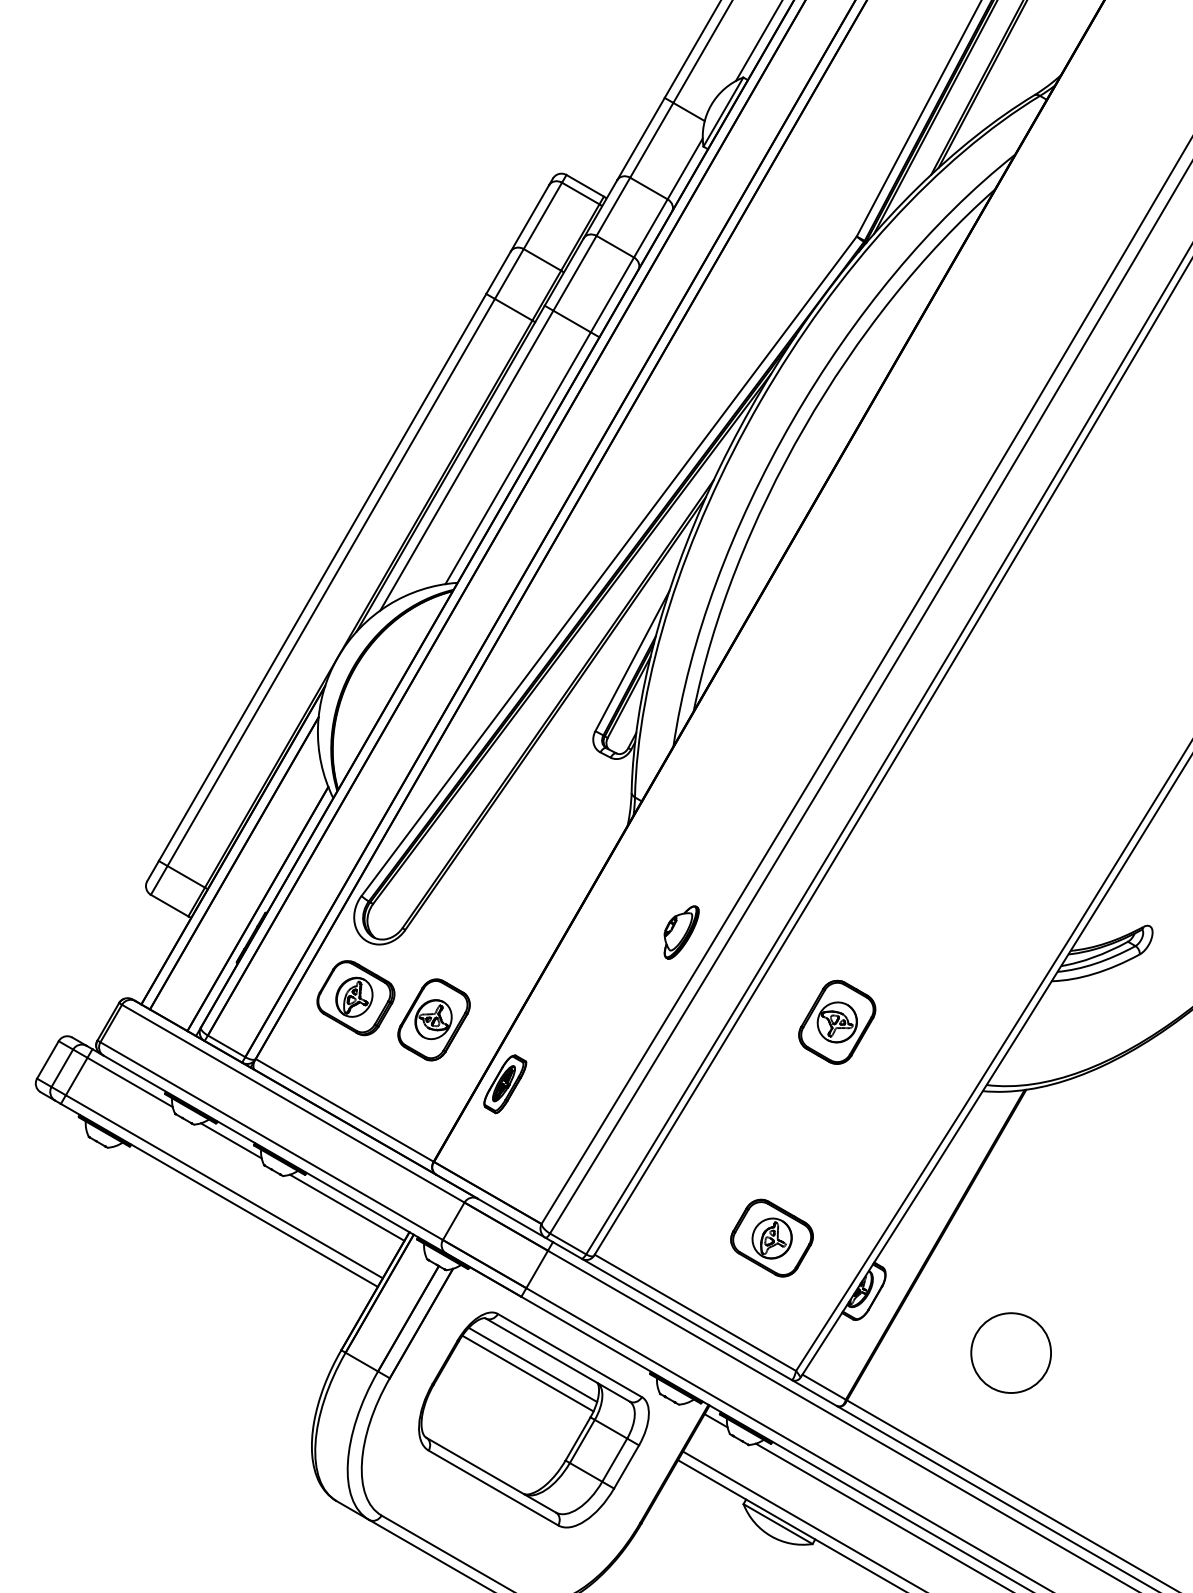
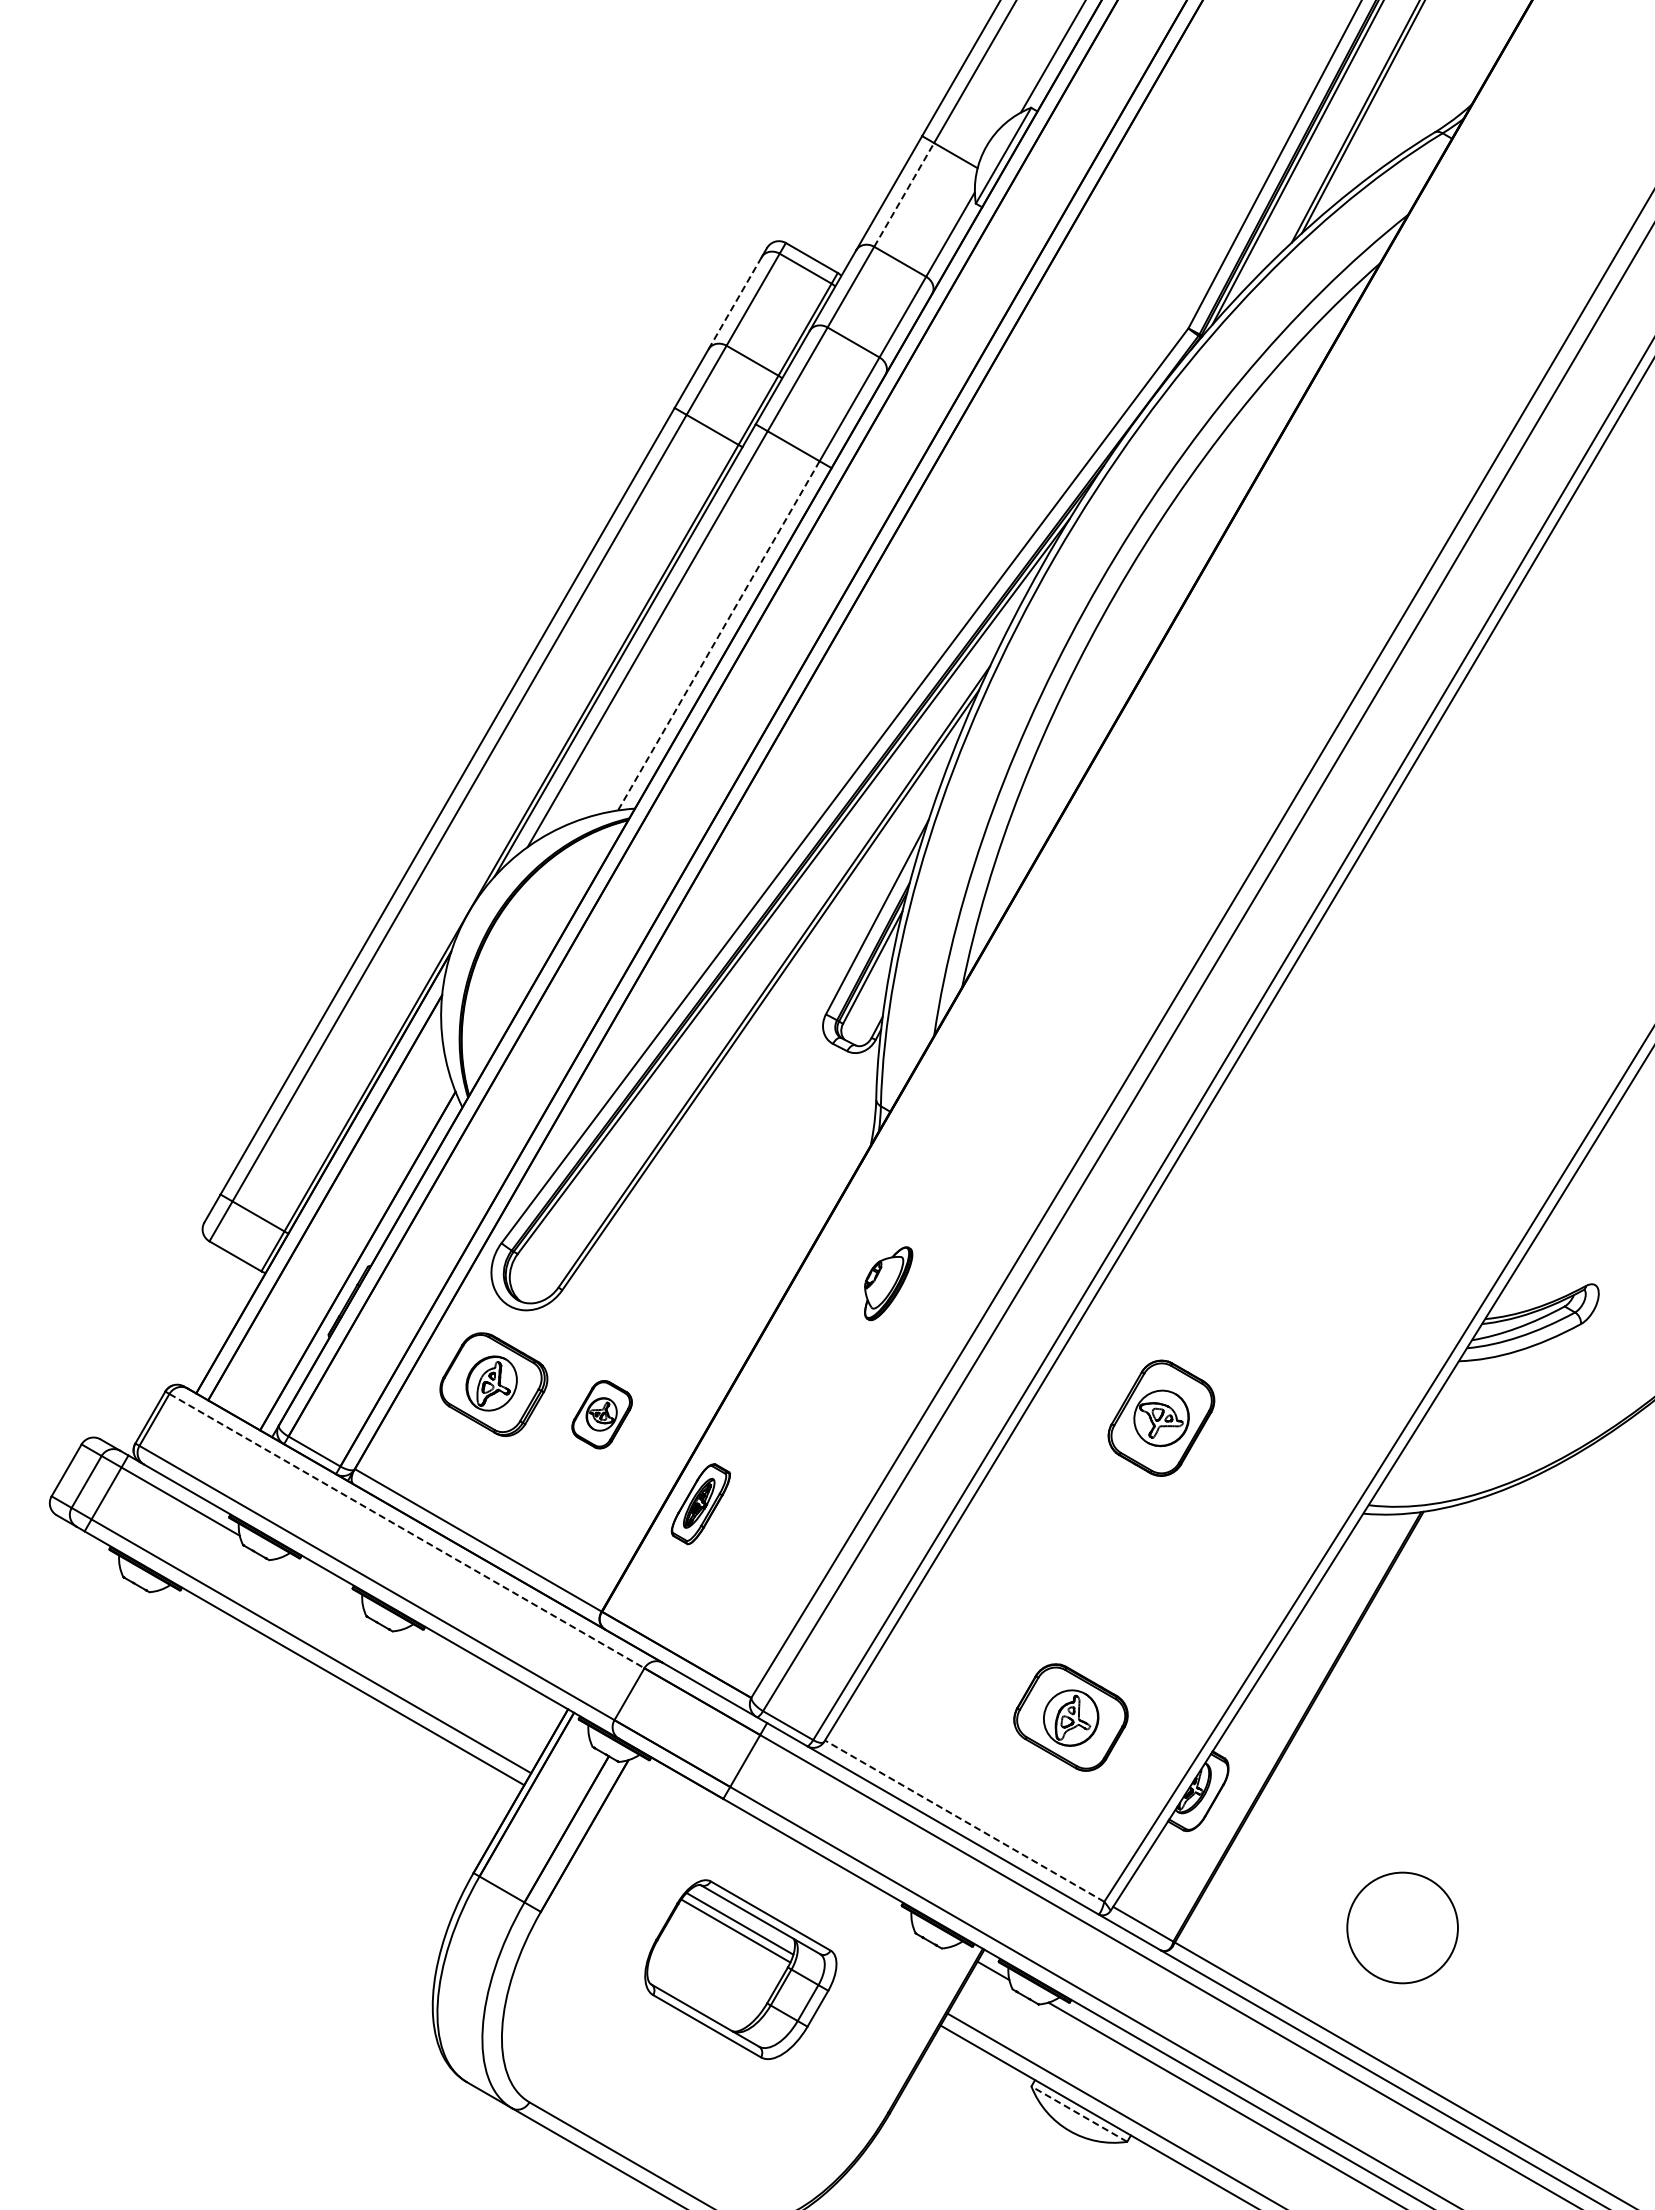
line: (652, 140) -> (904, 194), solid -> dashed
line: (530, 217) -> (735, 302), solid -> dashed
line: (517, 457) -> (718, 635), solid -> dashed
part: (681, 932) -> (888, 1283), moved
part: (433, 1019) -> (601, 1414), size x0.6
line: (293, 1104) -> (407, 1531), solid -> dashed
line: (230, 1140) -> (320, 1582), removed
line: (347, 1207) -> (481, 1675), removed
line: (695, 1312) -> (964, 1820), solid -> dashed
circle: (1011, 1352) -> (1402, 1927), moved
part: (533, 1419) -> (740, 1969), size x0.6
line: (777, 1523) -> (1078, 2113), solid -> dashed

